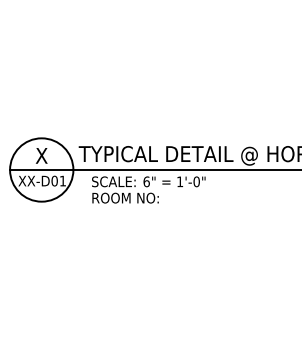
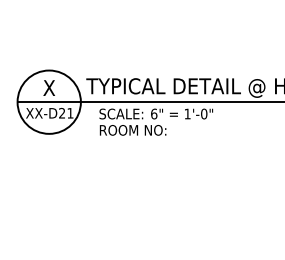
text: (54, 180) -> (62, 112), XX-D01 -> XX-D21

